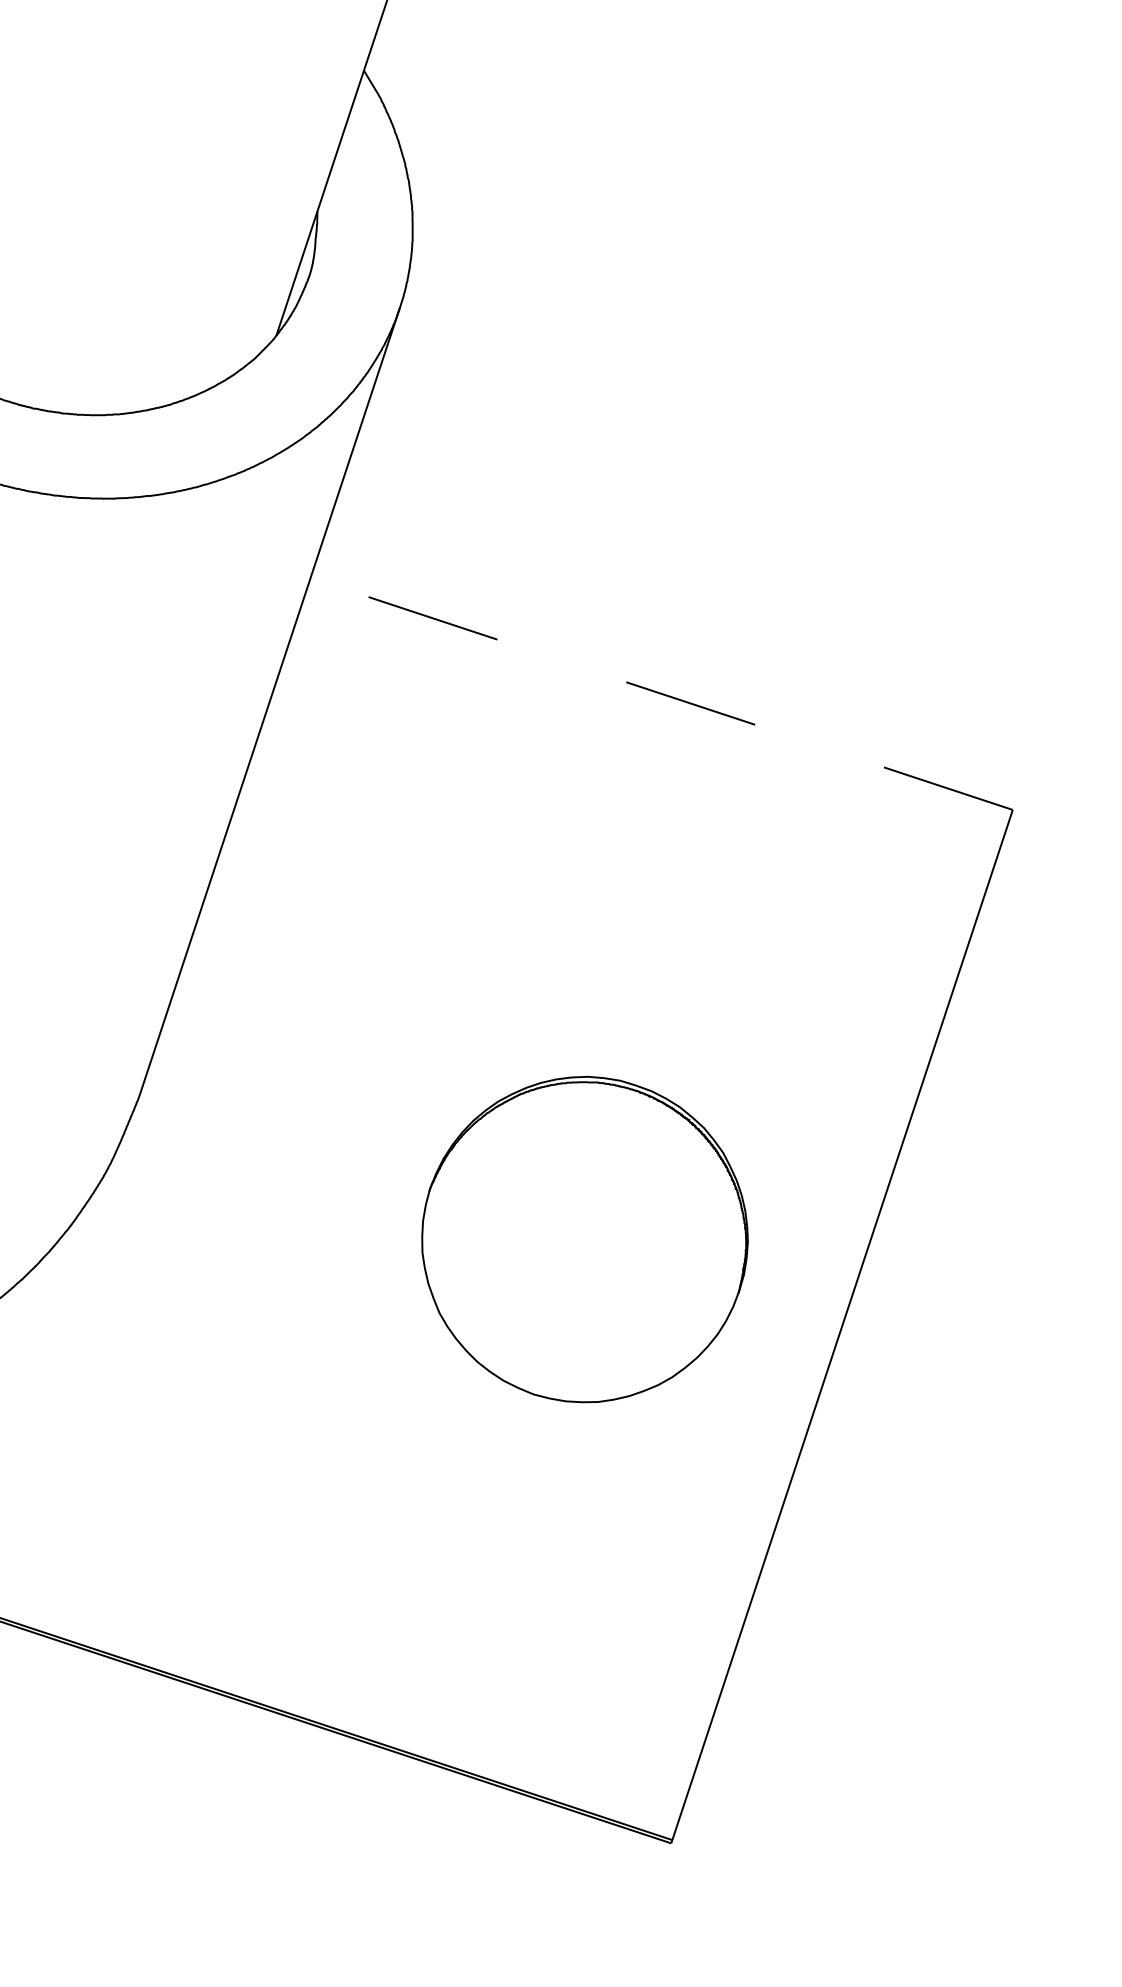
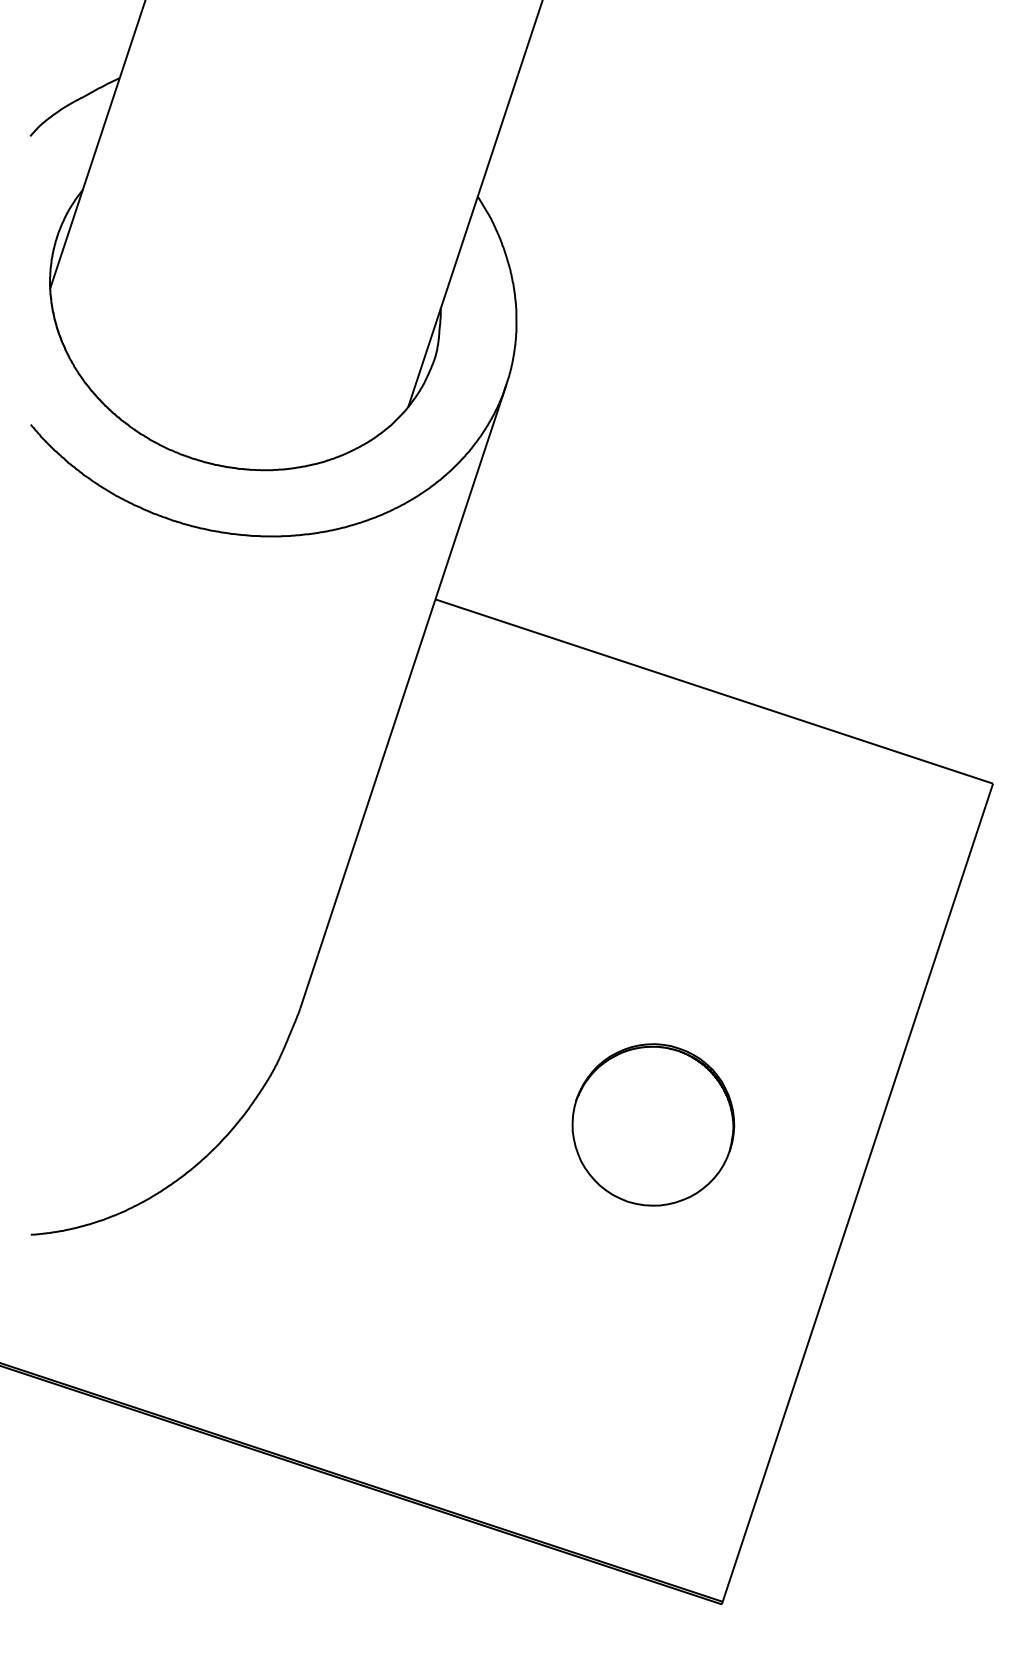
line: (662, 693) -> (714, 691), dashed -> solid
part: (585, 1239) -> (653, 1124), size x0.62

